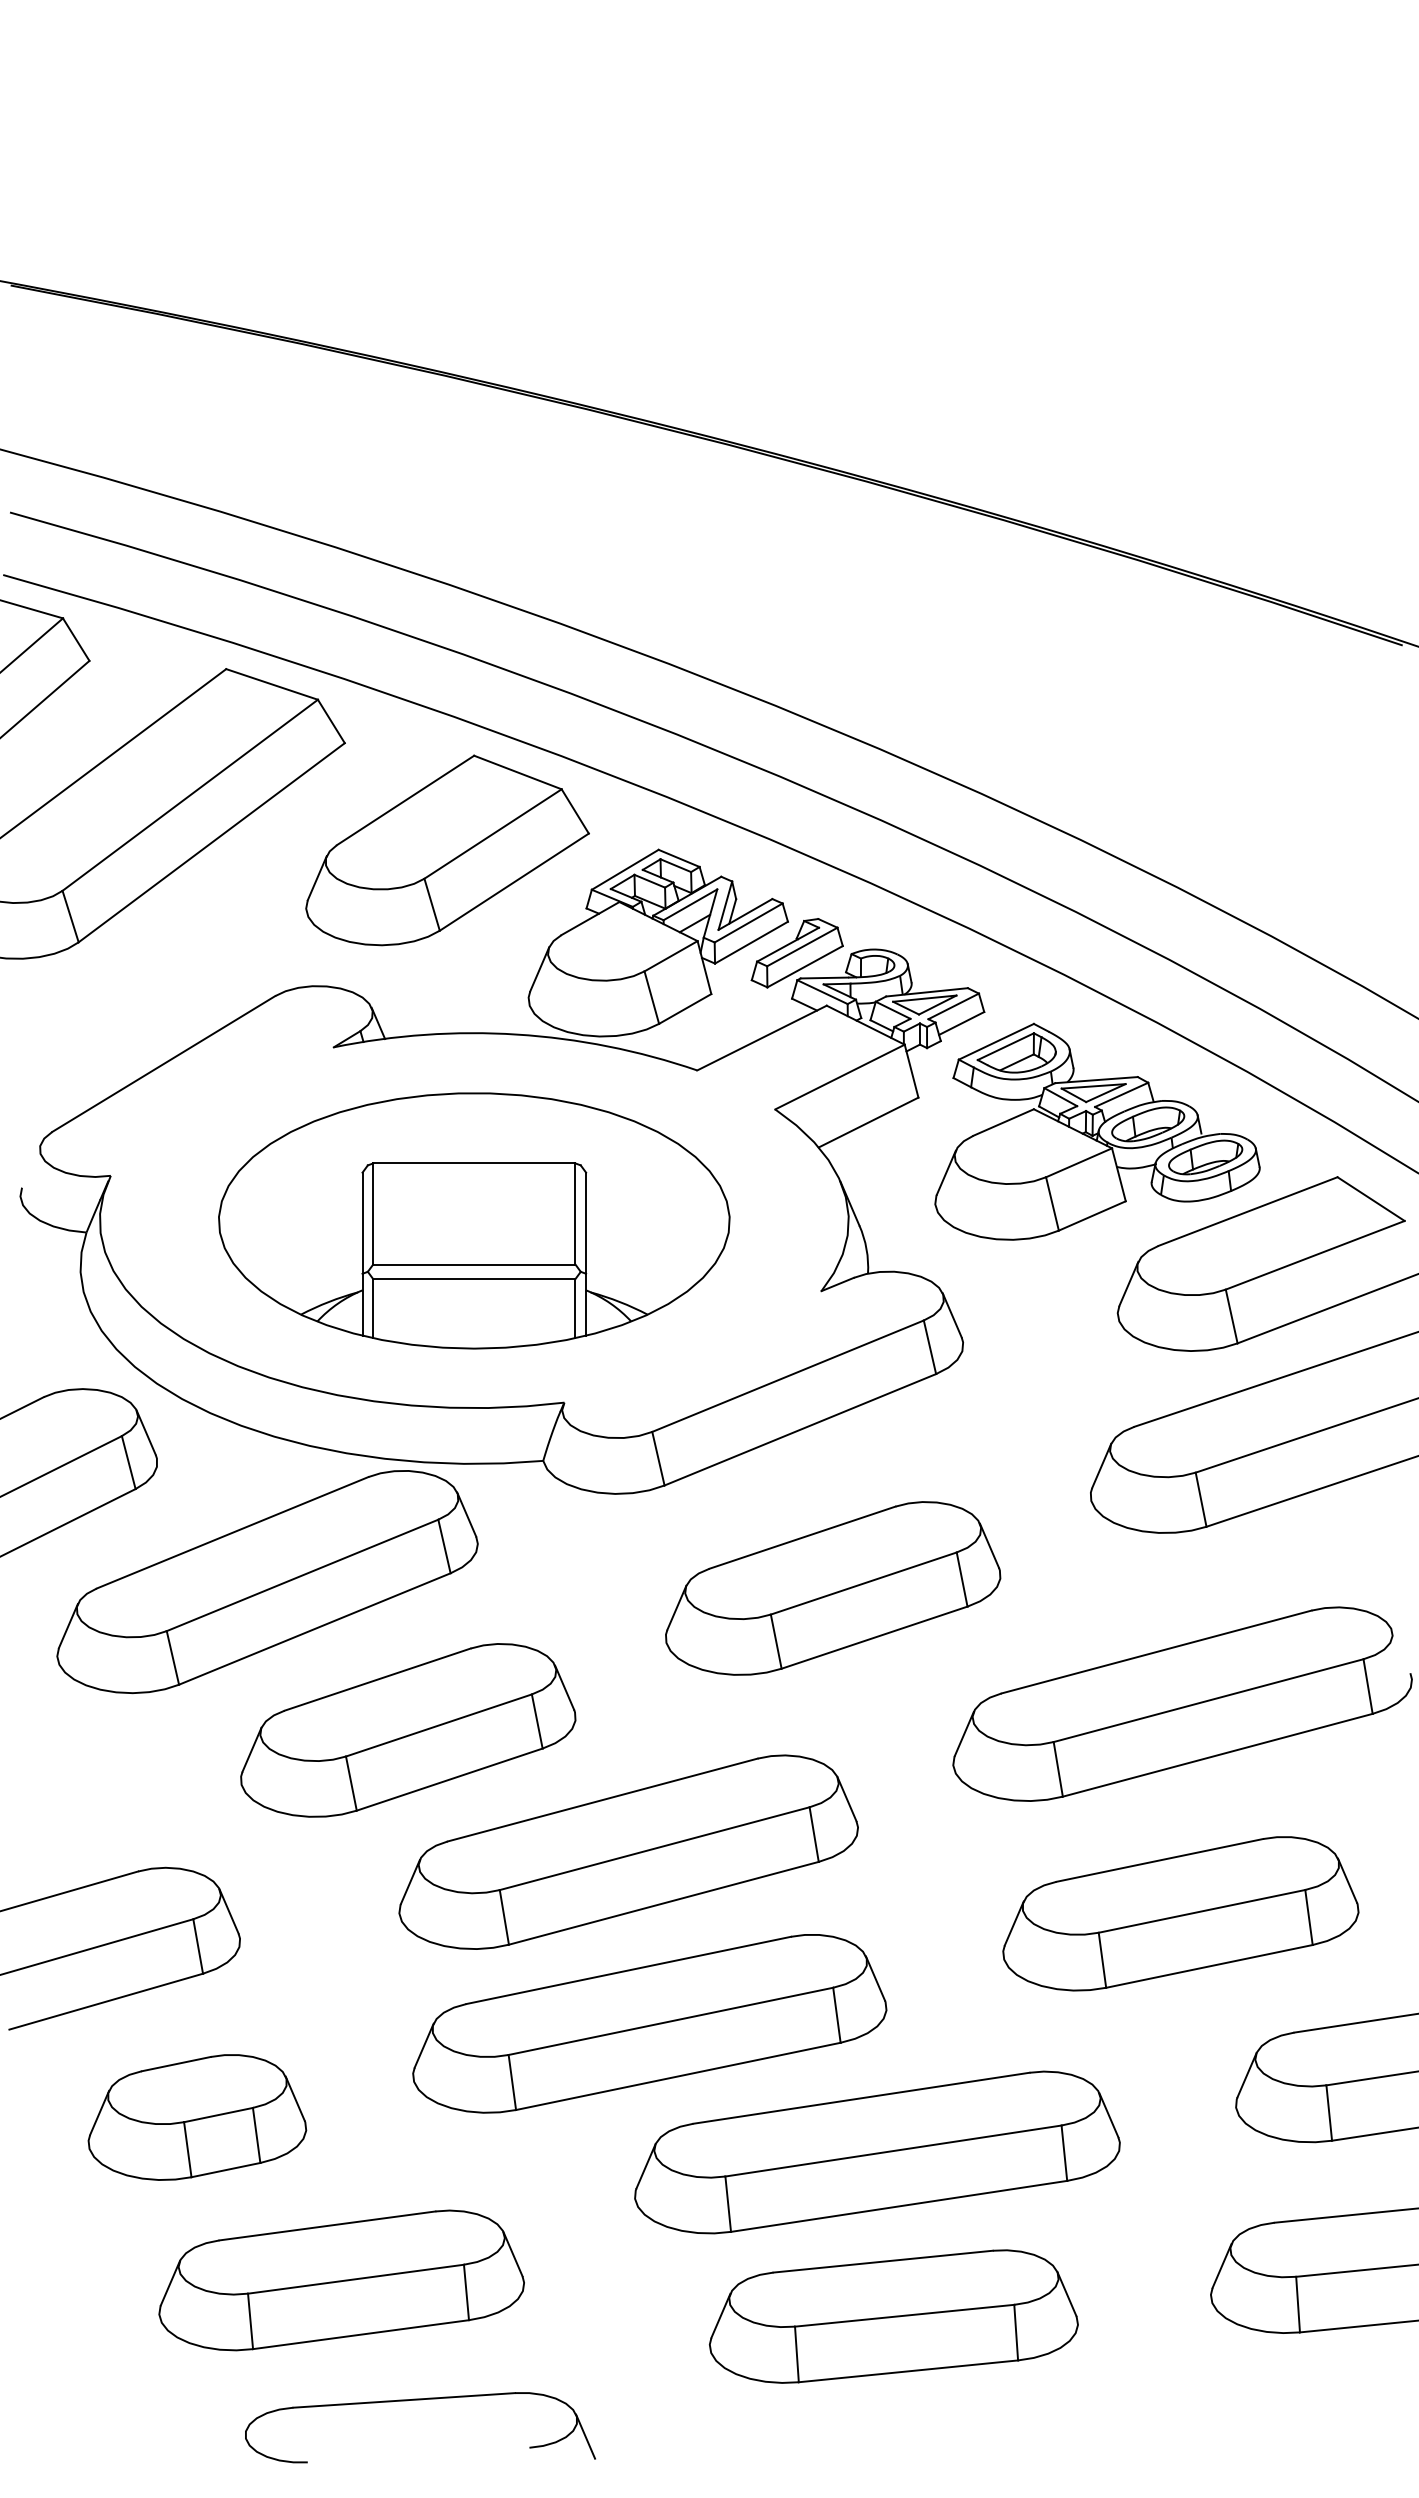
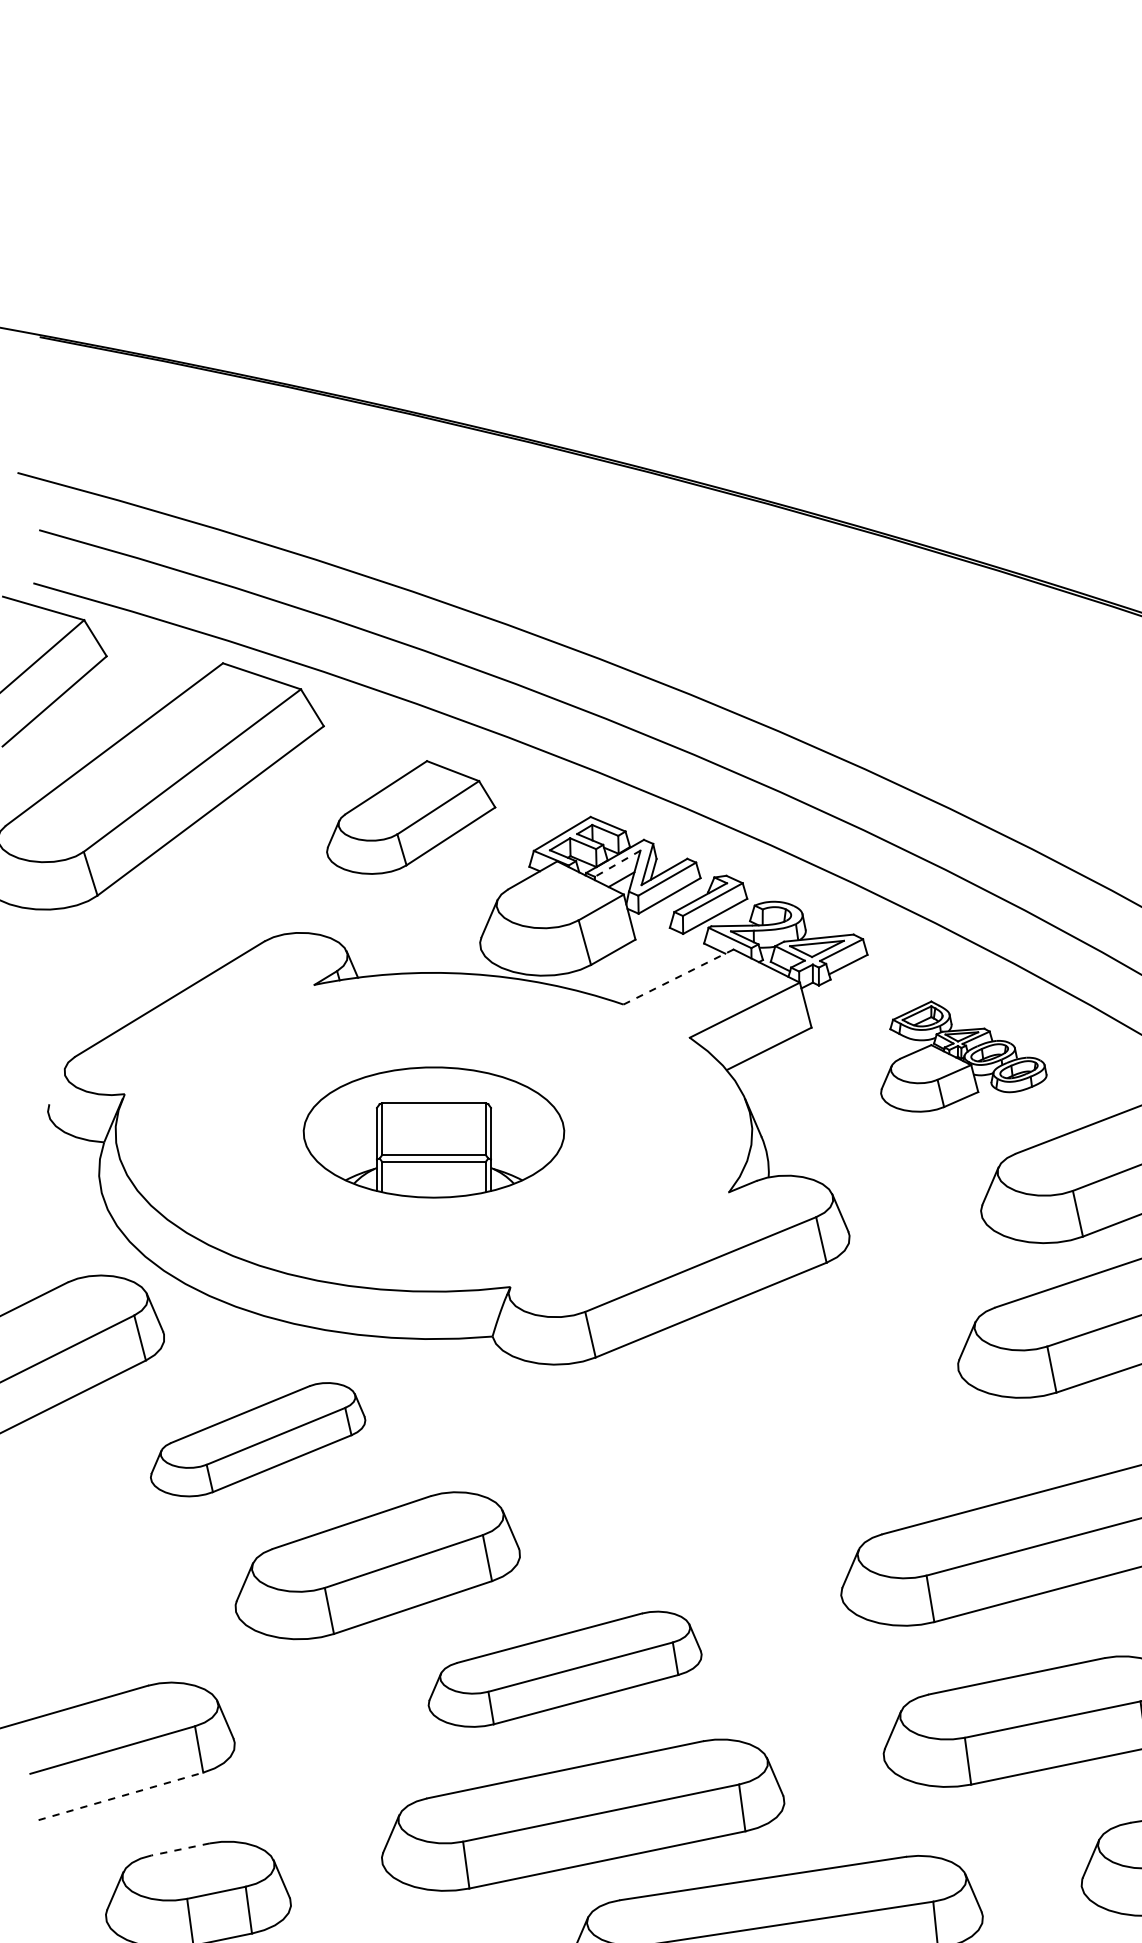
part: (447, 850) -> (411, 817), size x0.7
line: (690, 904) -> (617, 863), solid -> dashed
line: (761, 1038) -> (678, 977), solid -> dashed
part: (1097, 1131) -> (963, 1056), size x0.6
part: (474, 1220) -> (434, 1132), size x0.6
part: (267, 1582) -> (258, 1439), size x0.6
part: (833, 1588) -> (739, 1445), removed
part: (628, 1851) -> (565, 1668), size x0.7
line: (106, 2001) -> (121, 1796), solid -> dashed
line: (175, 2064) -> (179, 1849), solid -> dashed

